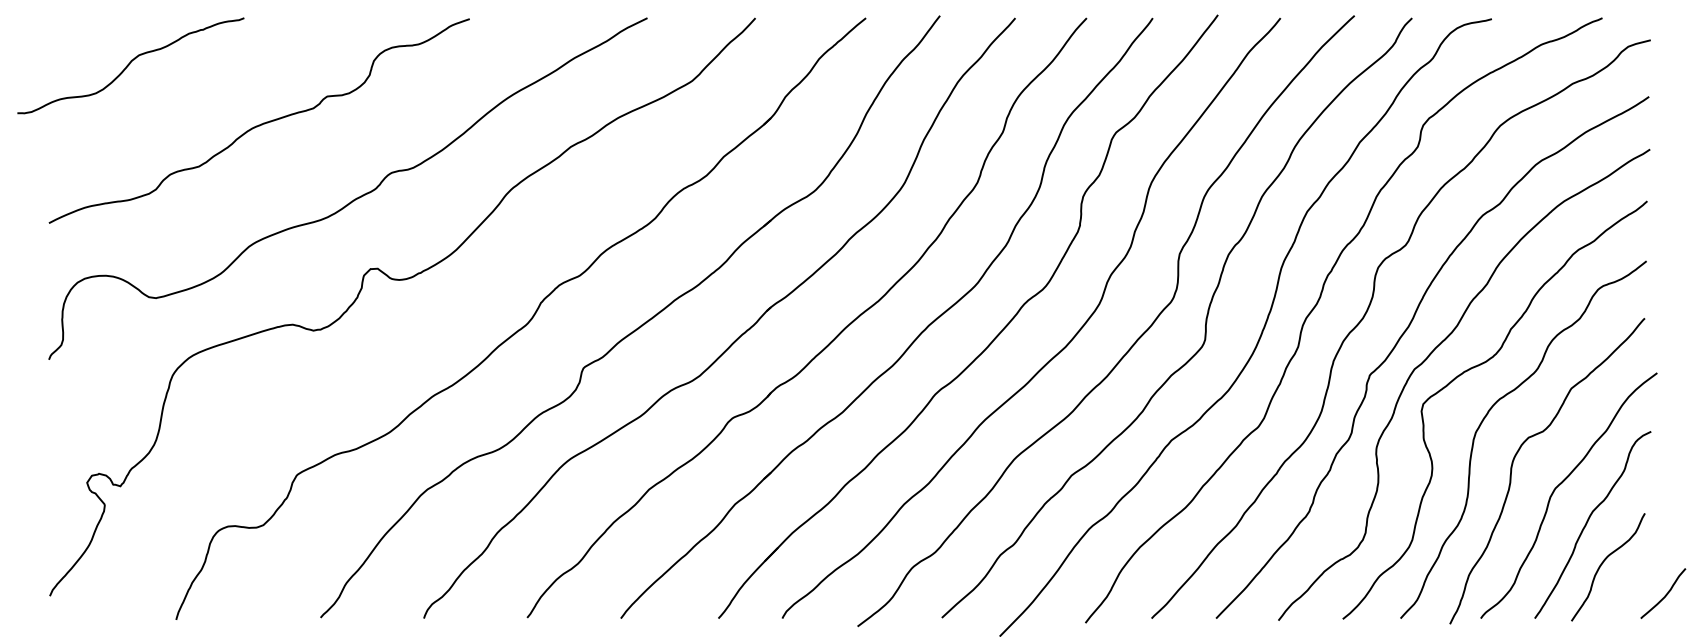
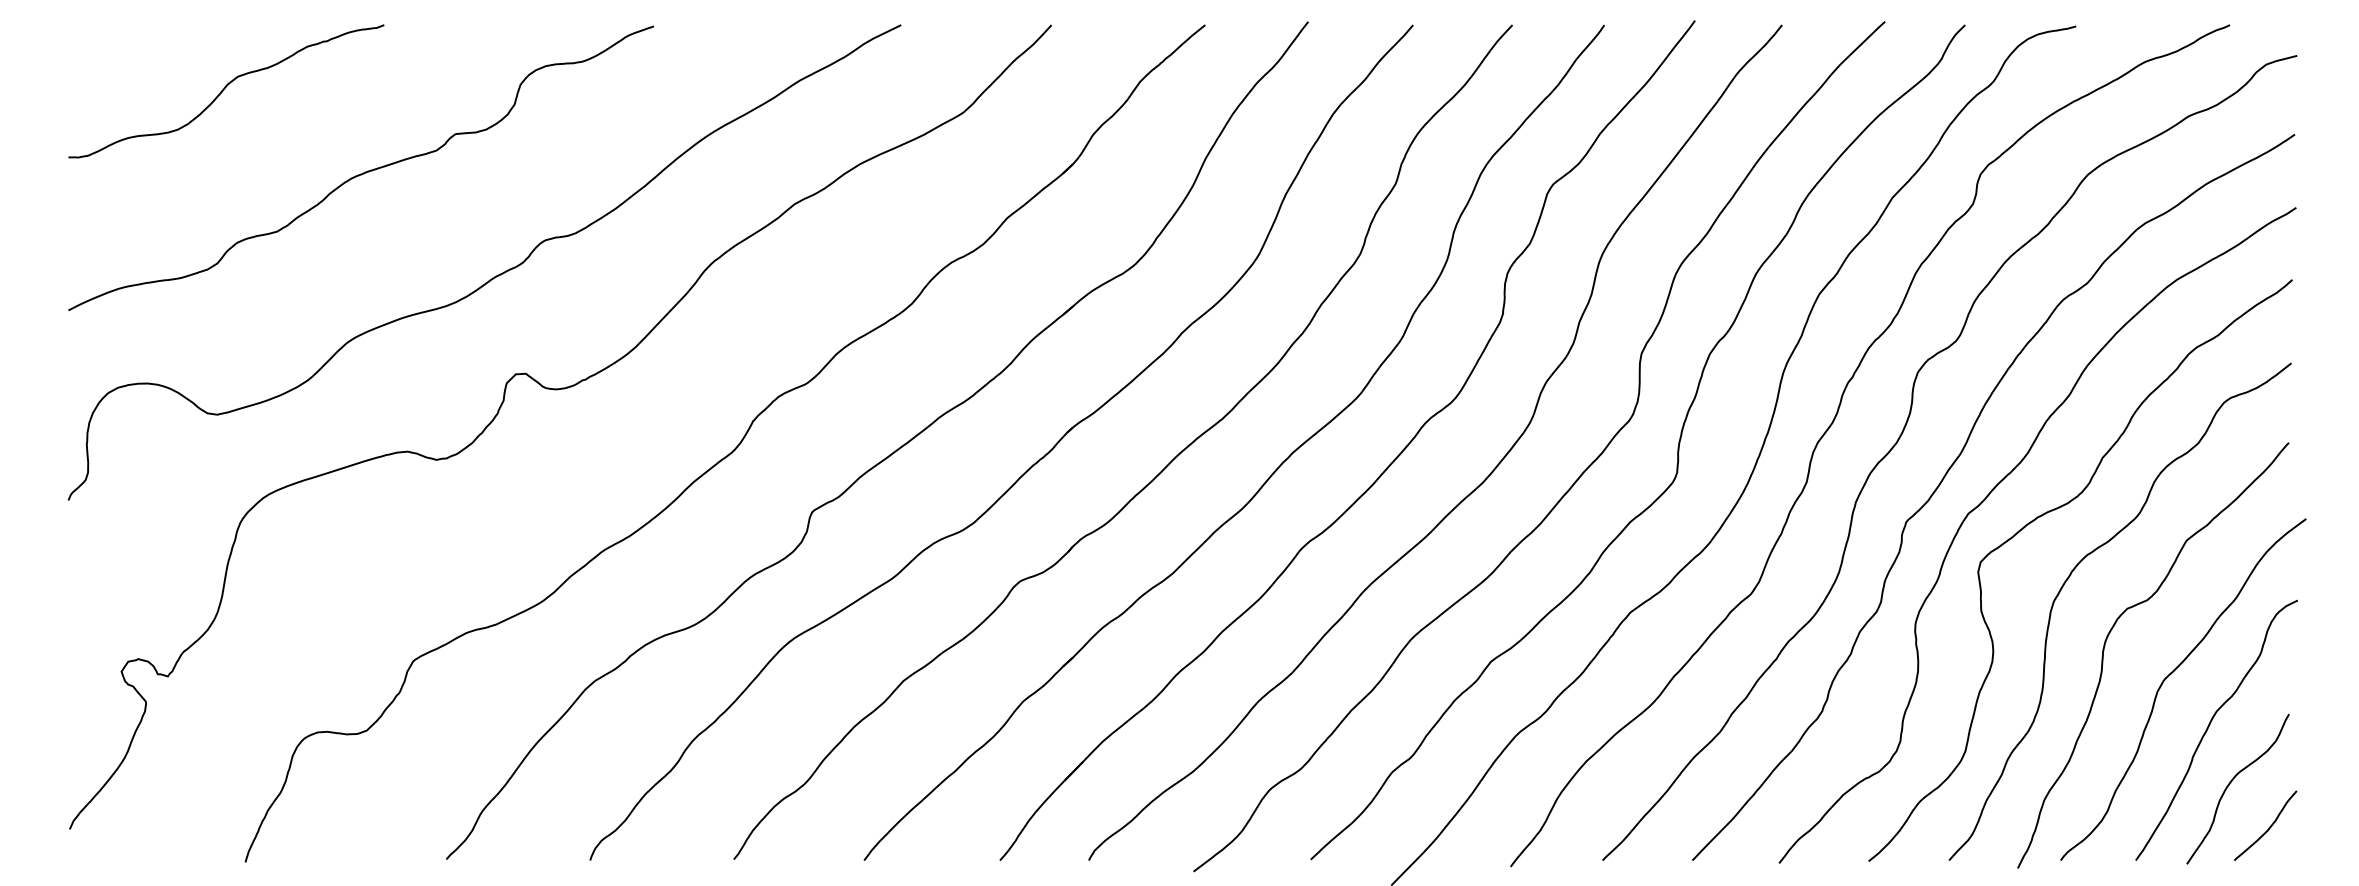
curve: (129, 65) -> (224, 90), moved
curve: (1665, 594) -> (2268, 827), moved

